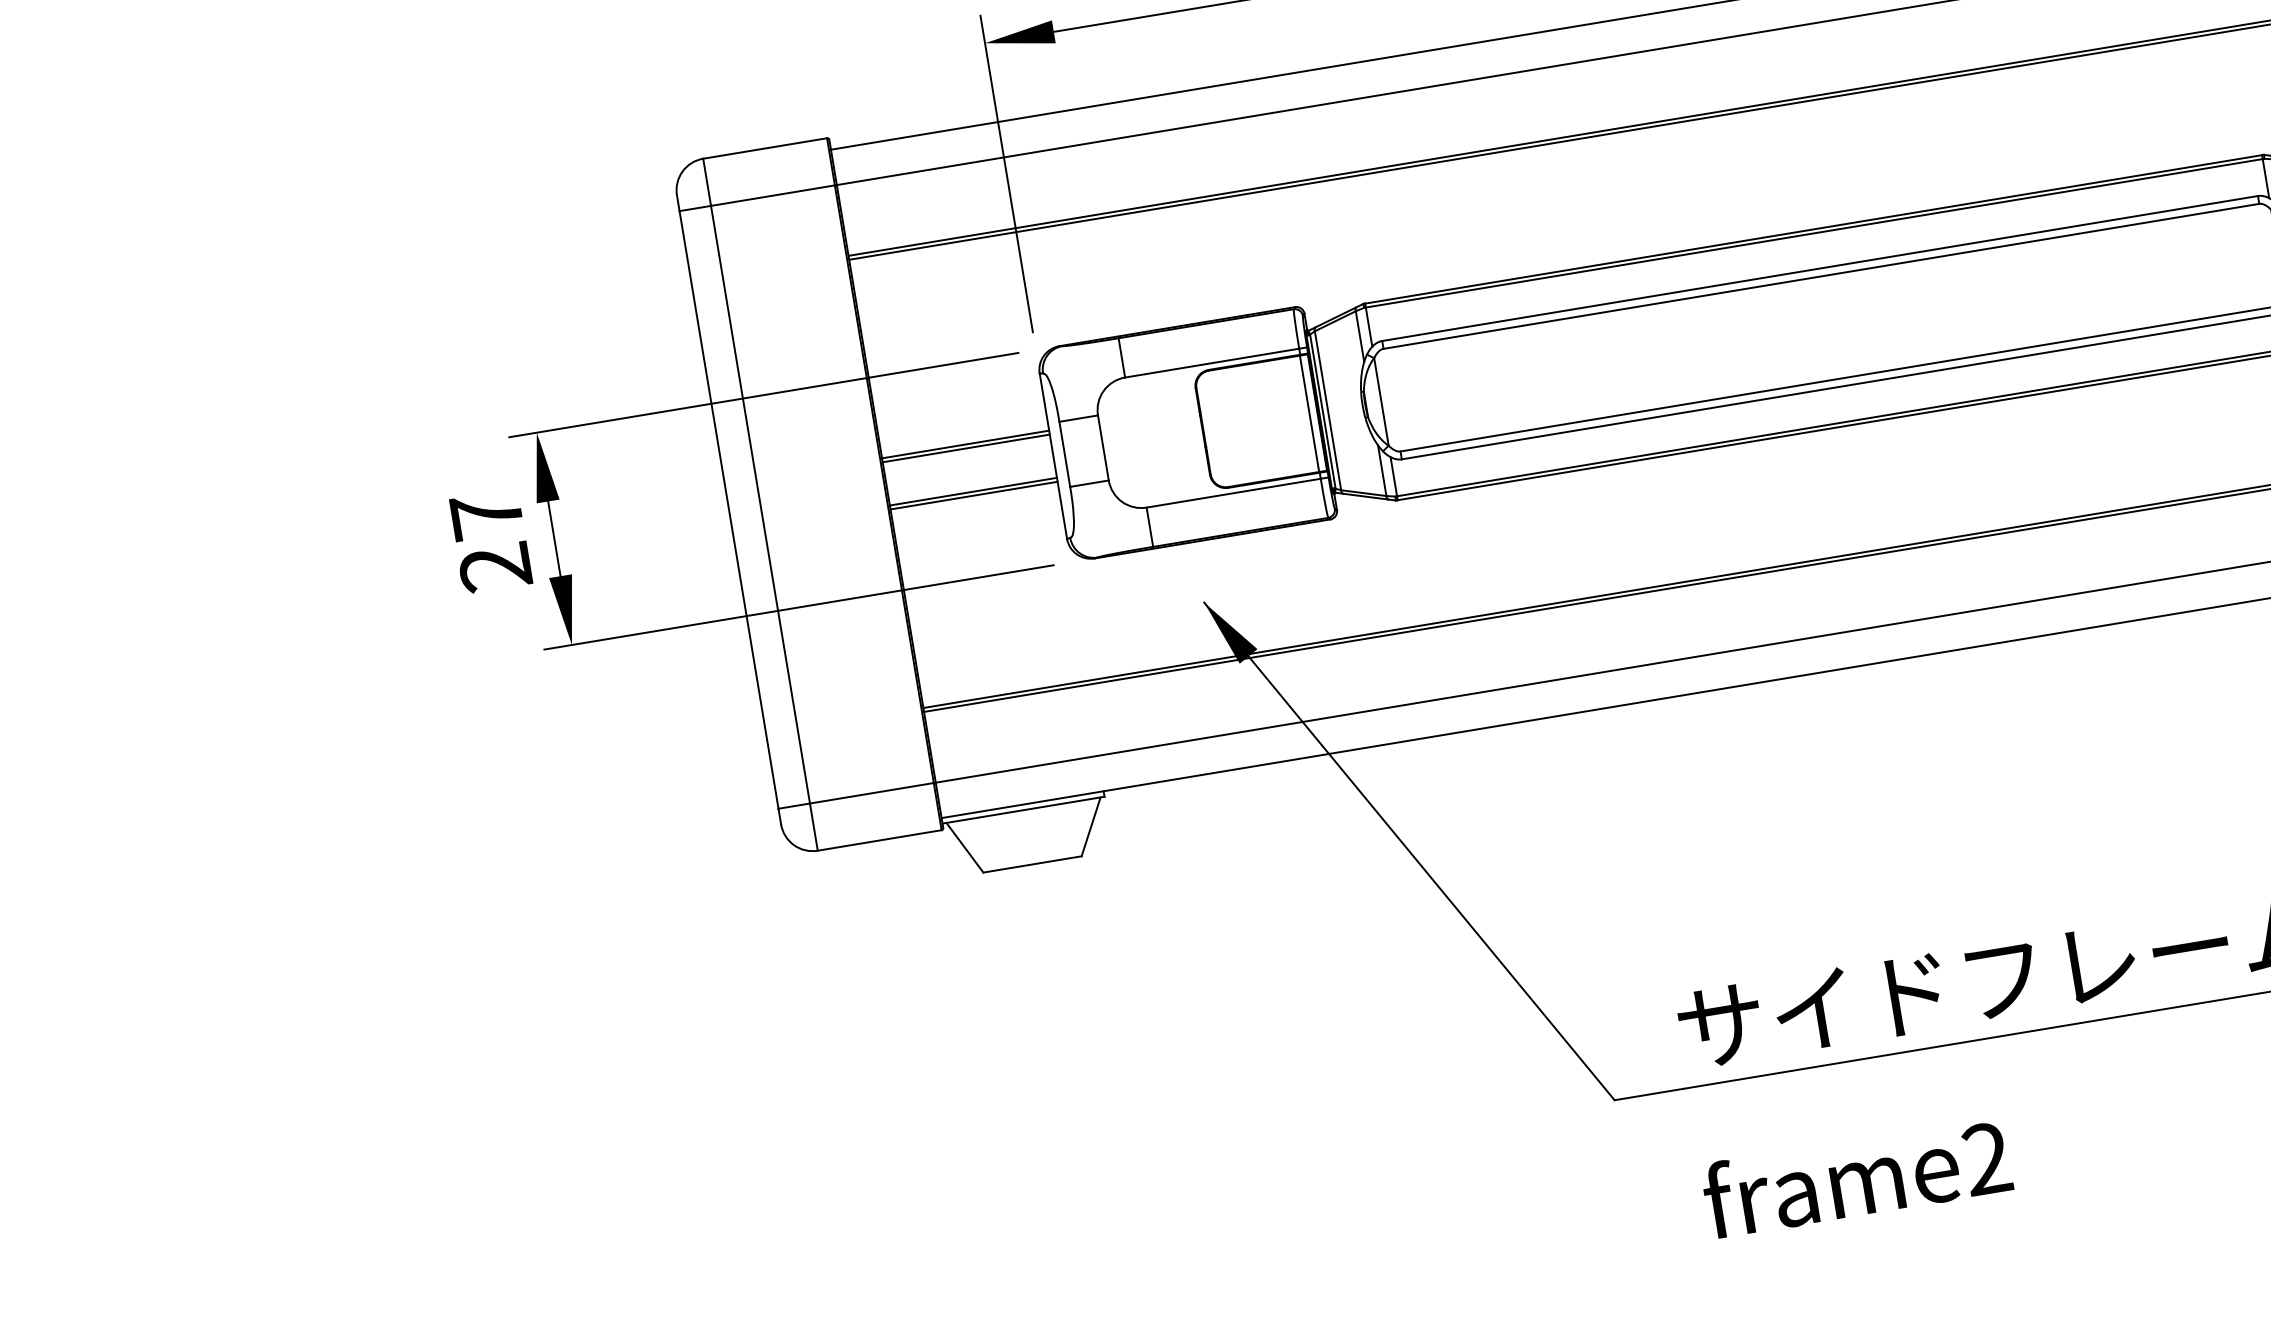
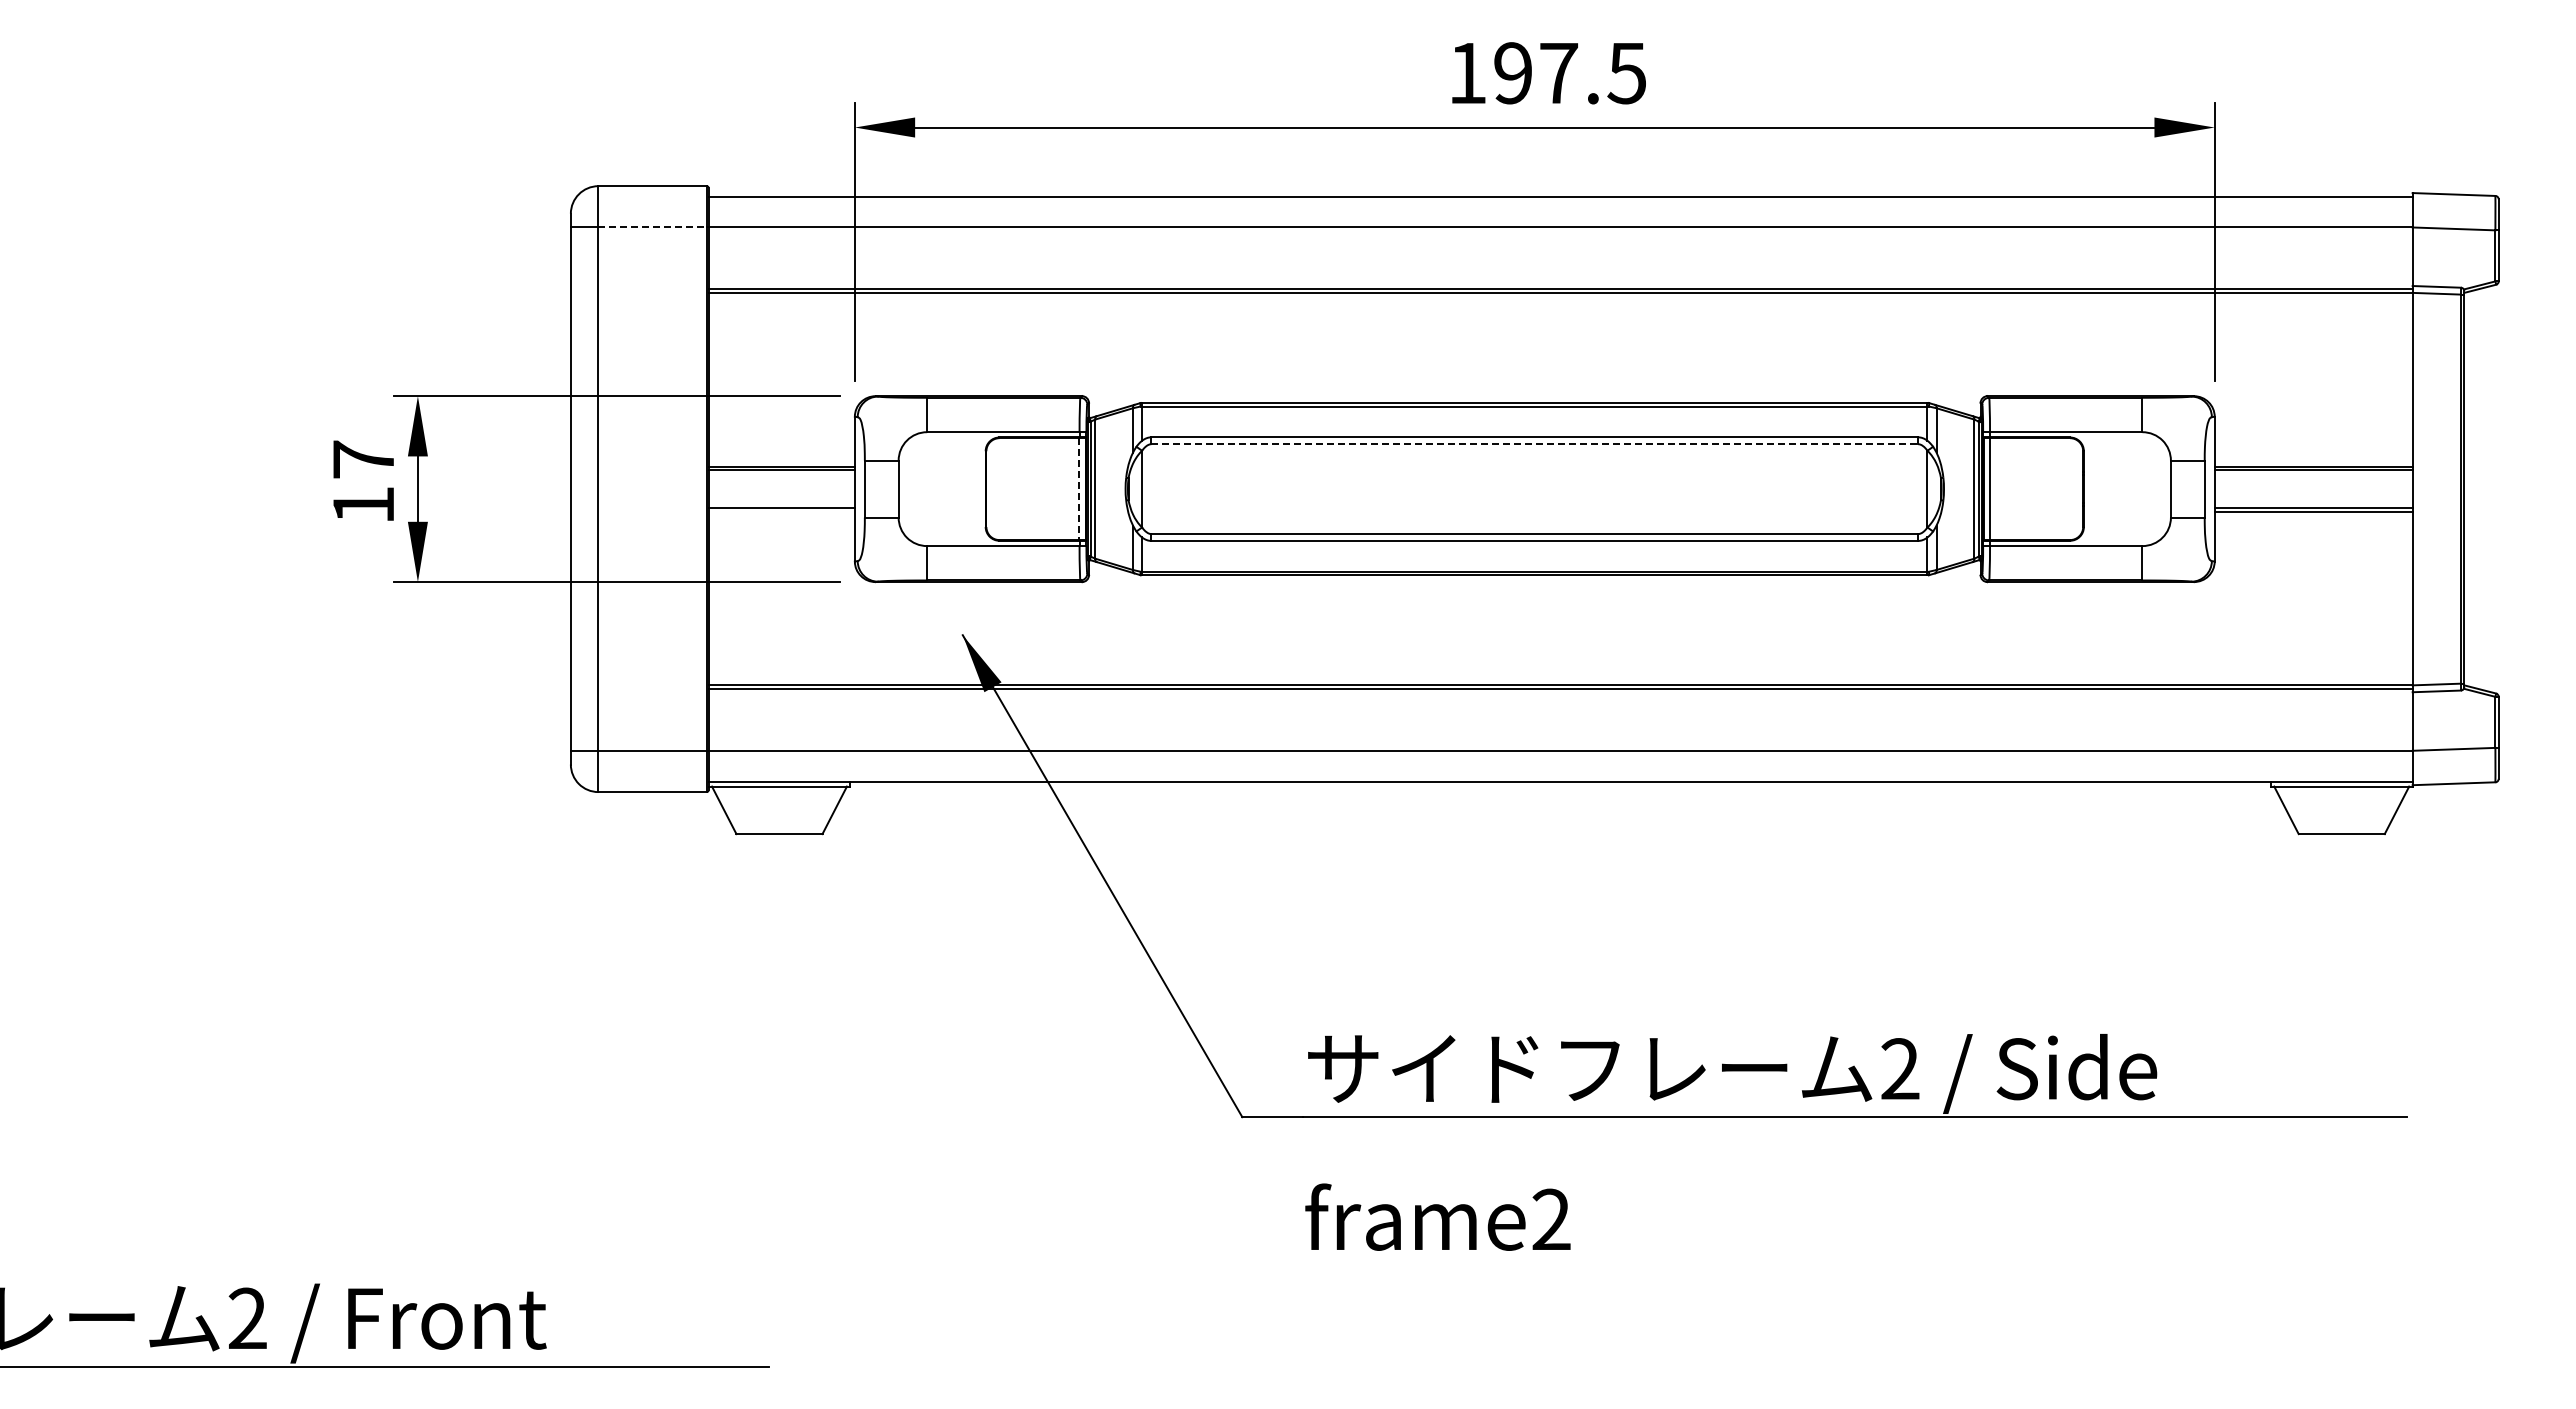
line: (773, 195) -> (653, 227), solid -> dashed
line: (1822, 276) -> (1535, 444), solid -> dashed
line: (1309, 414) -> (1079, 489), solid -> dashed
line: (973, 495) -> (781, 511), removed
text: (494, 568) -> (362, 505), 27 -> 17

